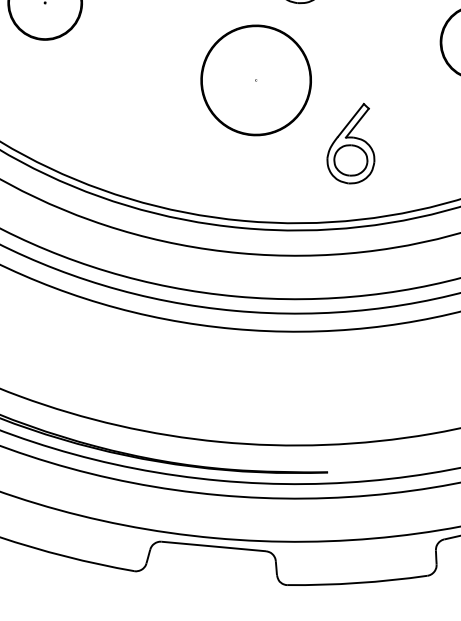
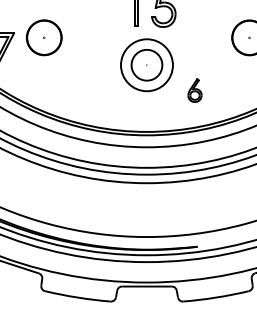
circle: (255, 78) -> (146, 64), size x0.6
part: (351, 142) -> (194, 90), size x0.6

